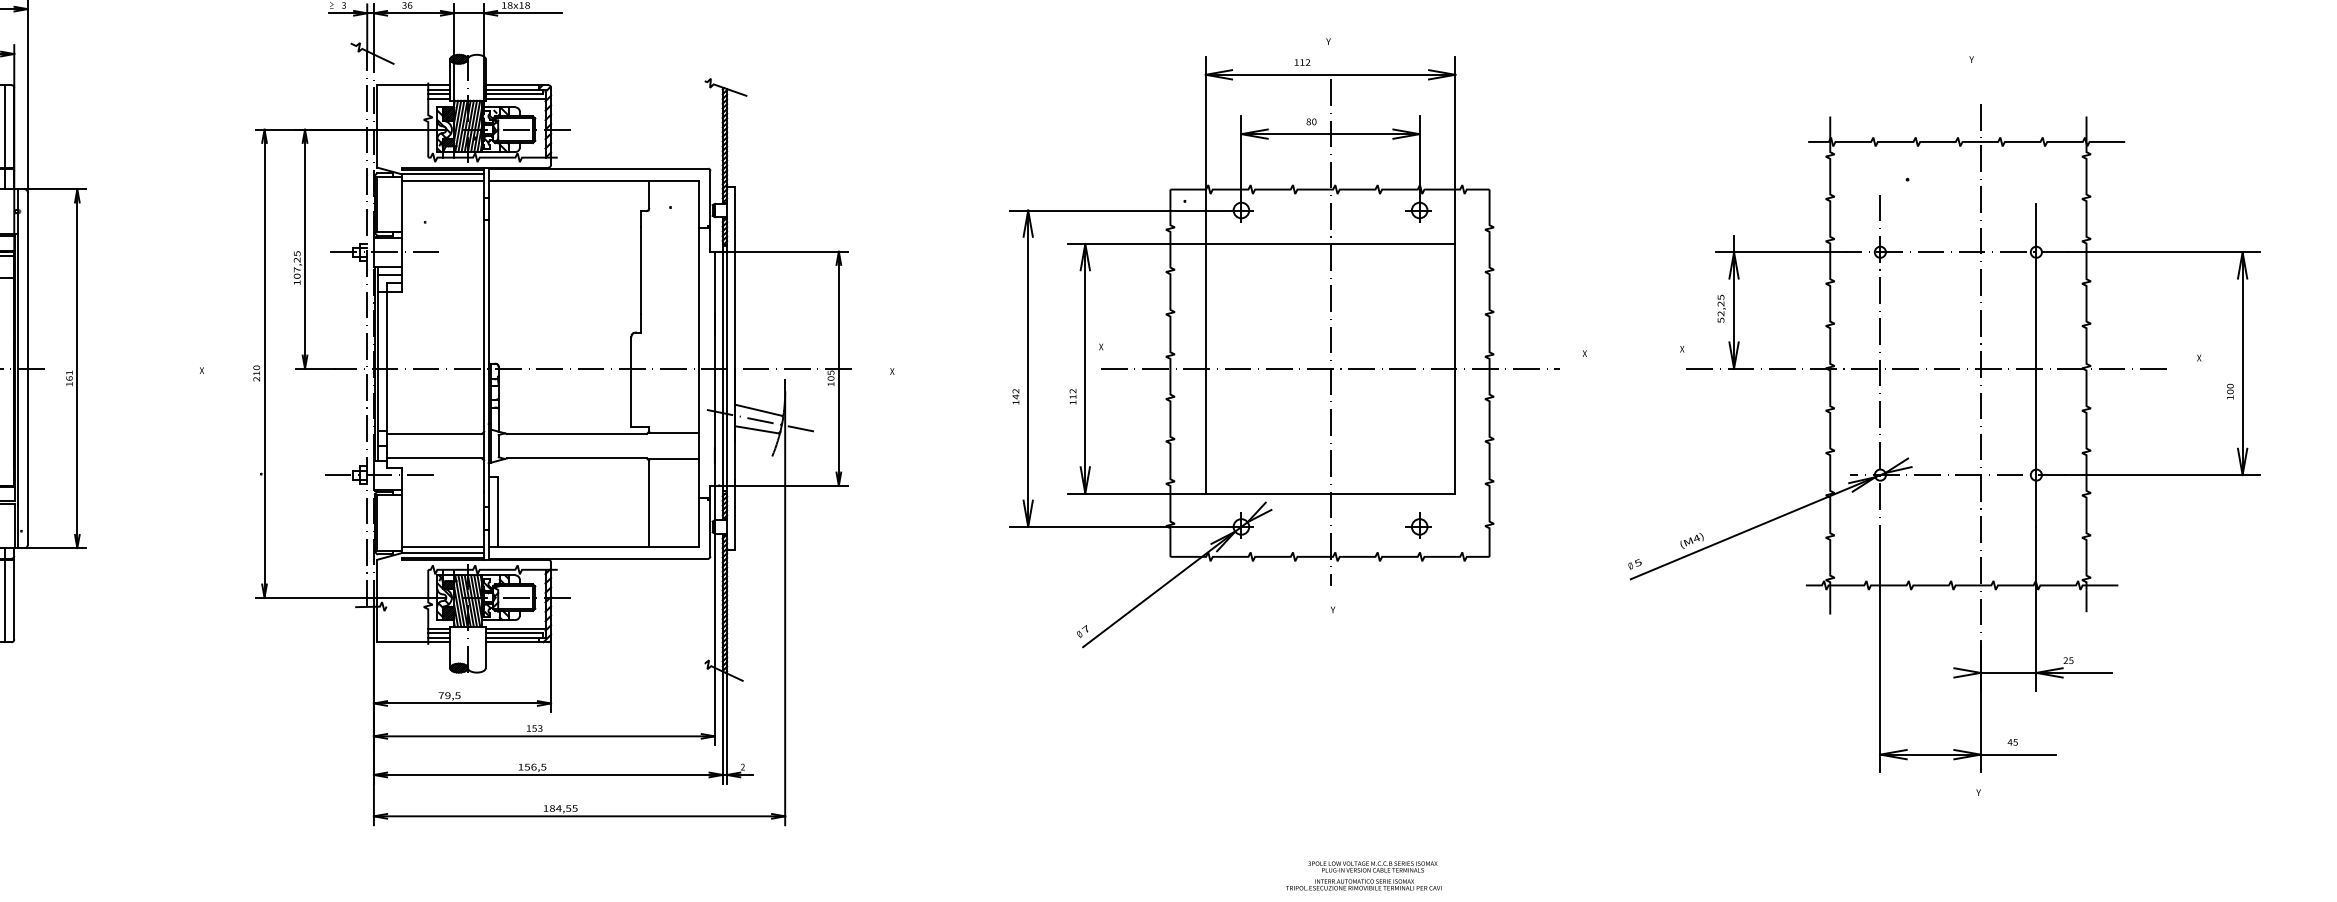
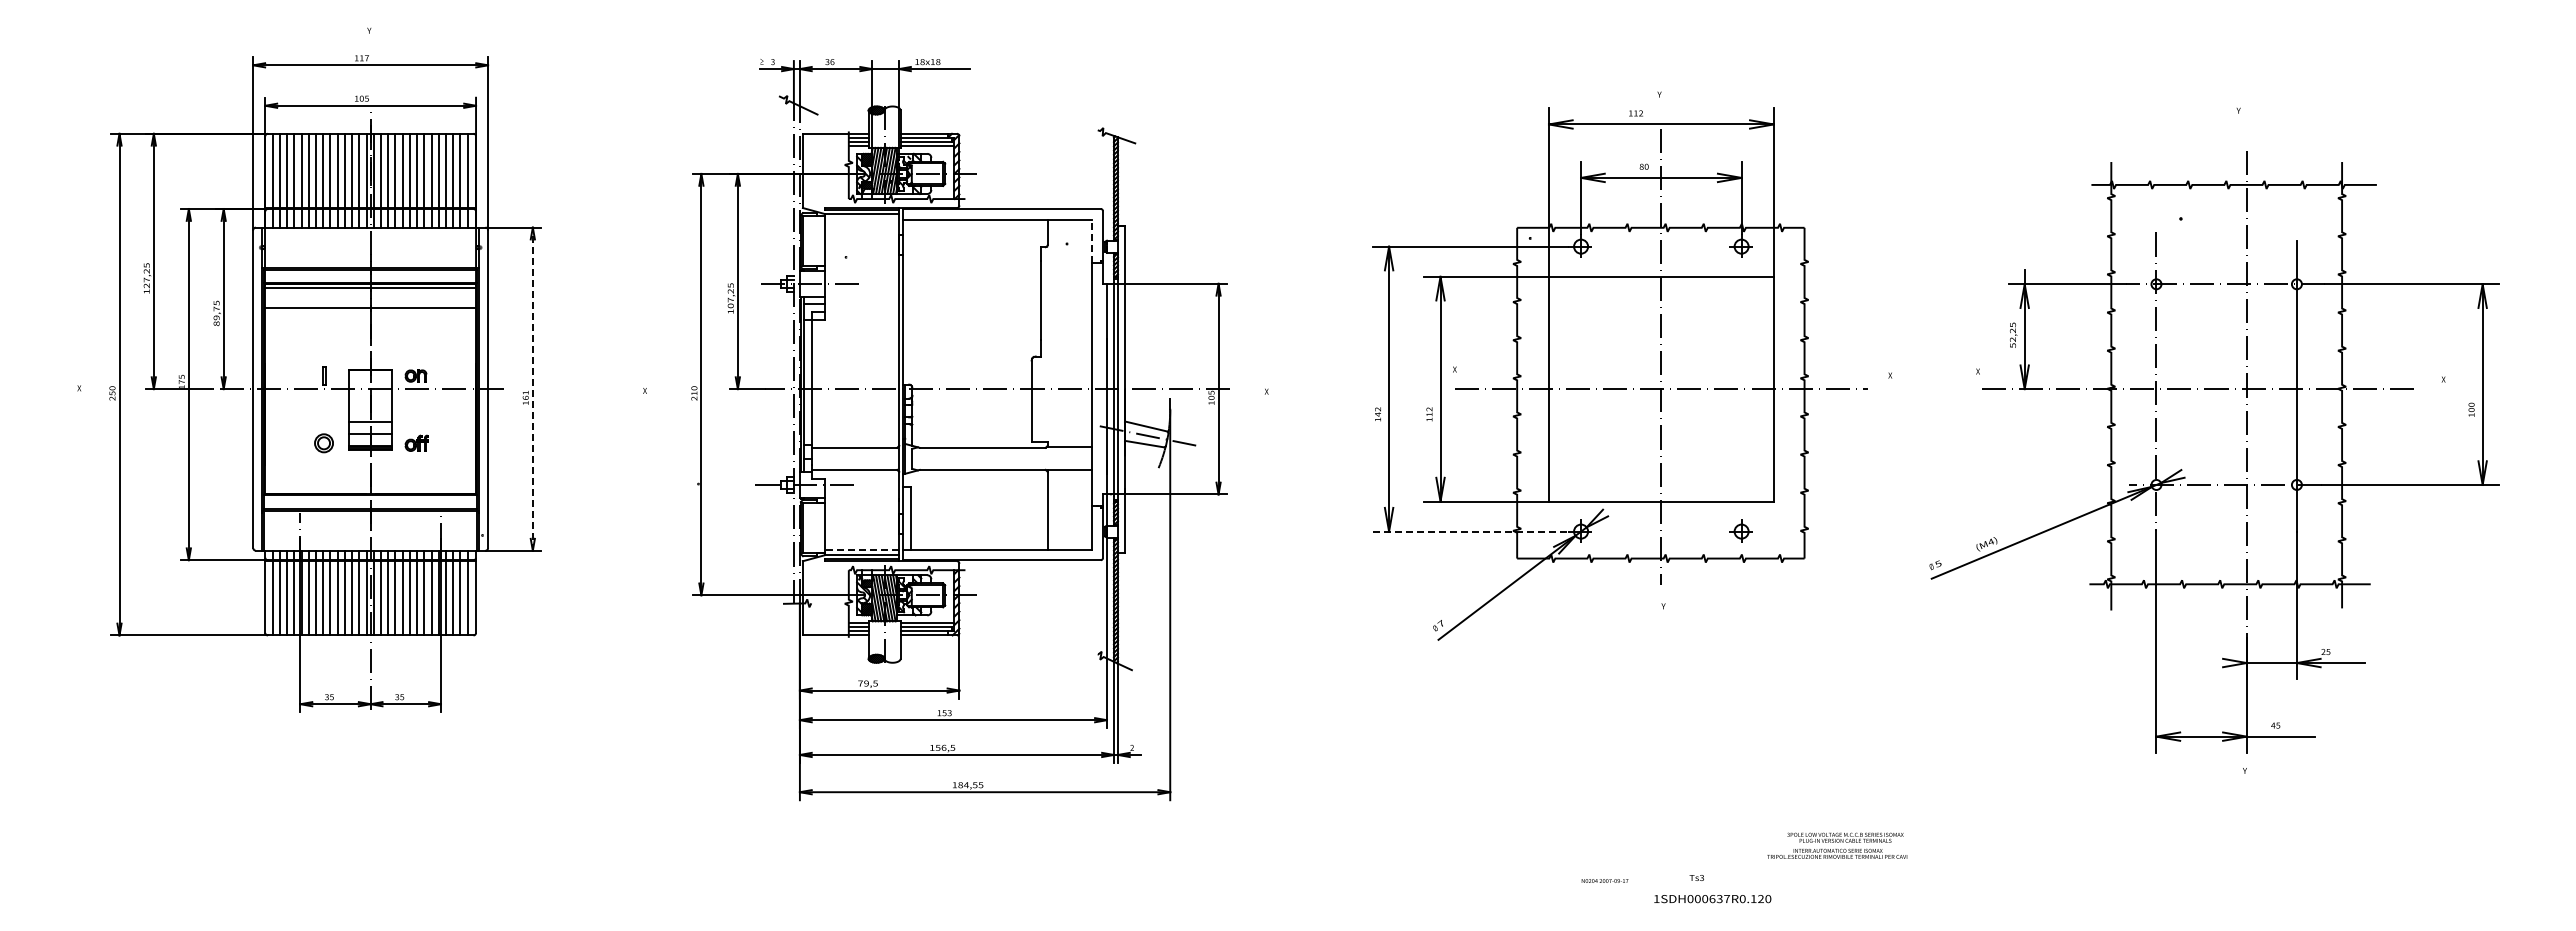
line: (443, 180) -> (862, 219), removed
line: (698, 204) -> (1092, 241), solid -> dashed
line: (76, 369) -> (532, 389), solid -> dashed
line: (1118, 526) -> (1470, 531), solid -> dashed
line: (442, 546) -> (861, 549), solid -> dashed
text: (1364, 875) -> (1837, 845), moved

